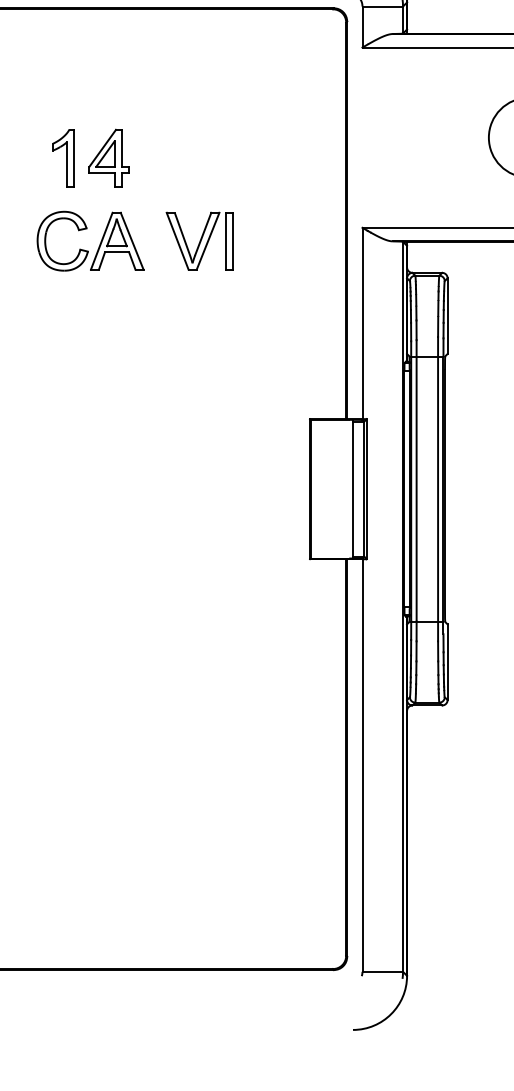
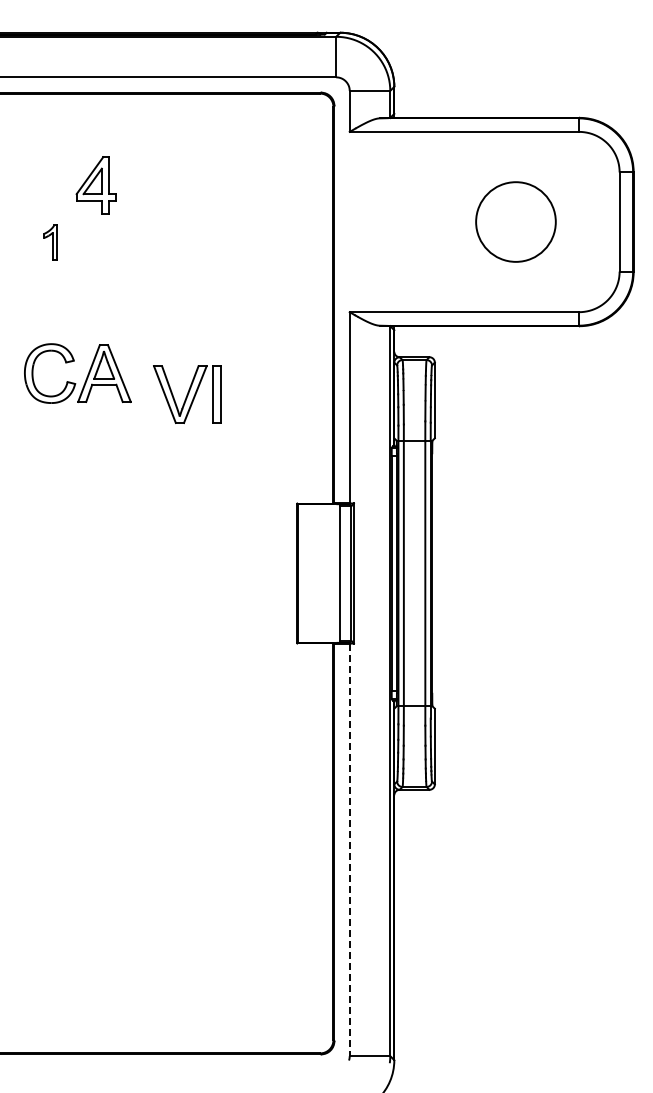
part: (63, 158) -> (50, 242), size x0.6
part: (108, 158) -> (95, 185), moved
part: (200, 241) -> (187, 394), moved
part: (87, 250) -> (74, 382), moved
line: (362, 766) -> (349, 850), solid -> dashed

